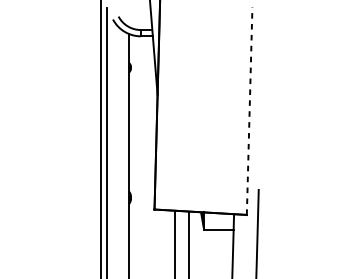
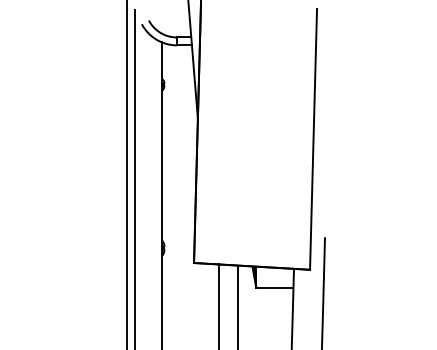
line: (249, 110) -> (313, 138), dashed -> solid

